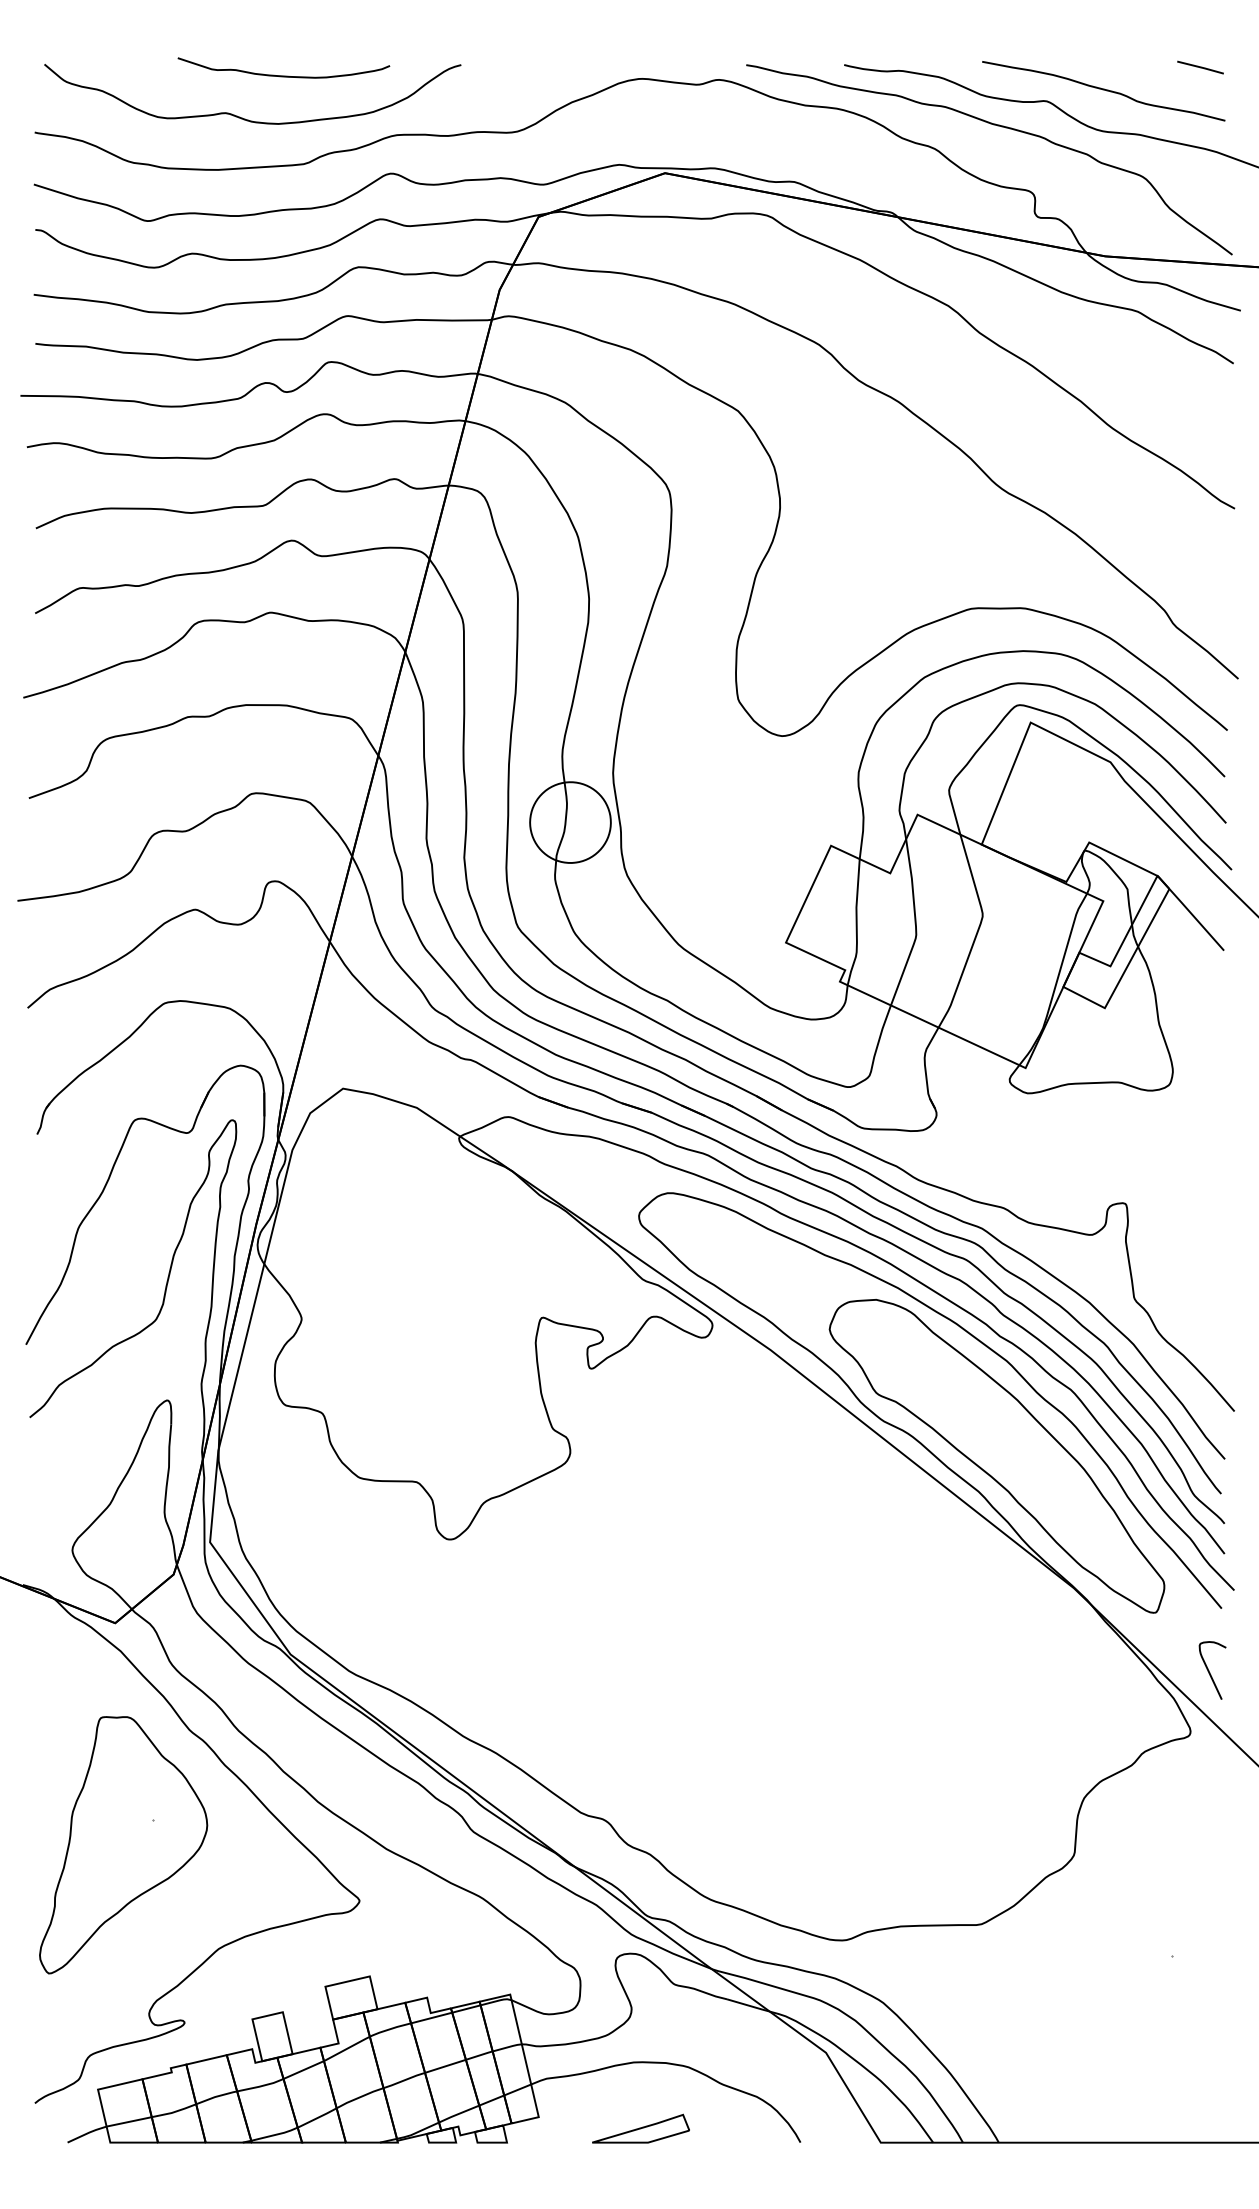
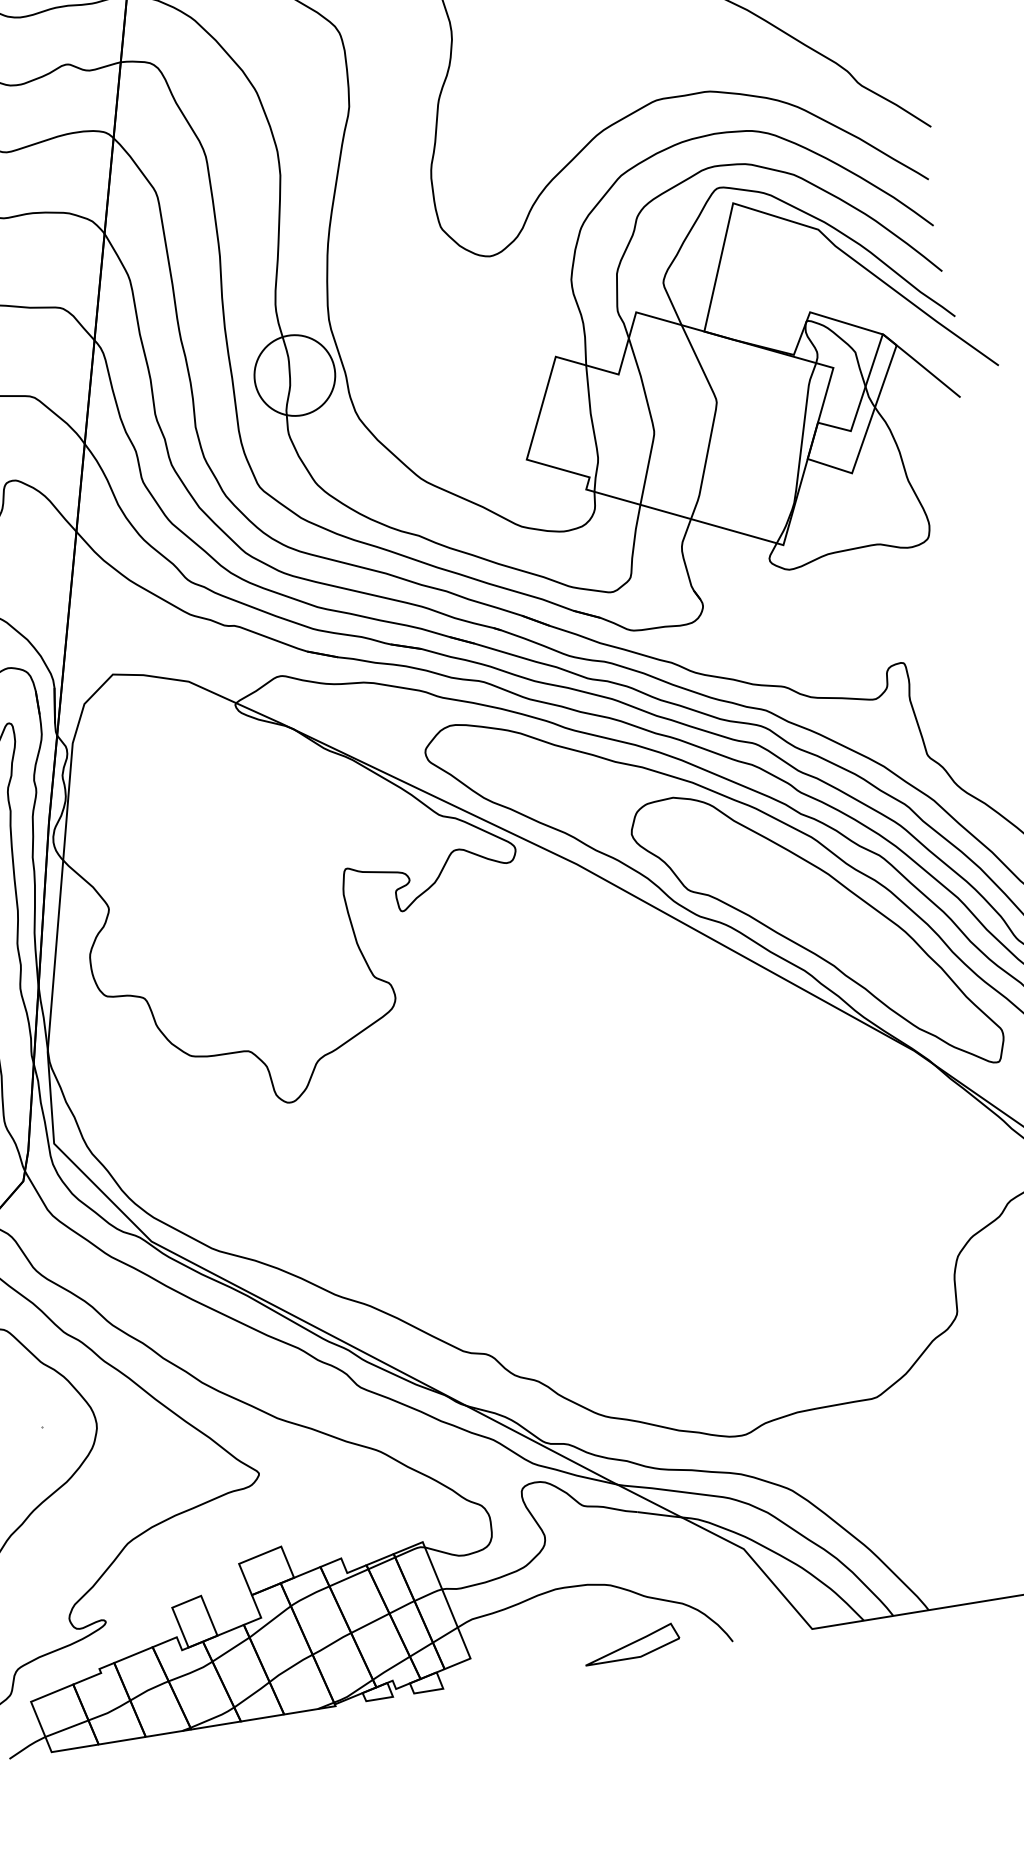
part: (640, 2128) -> (631, 1644), moved

